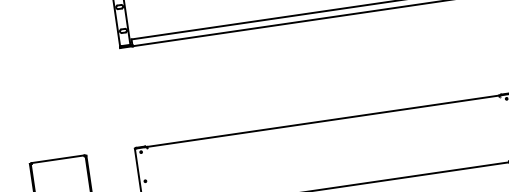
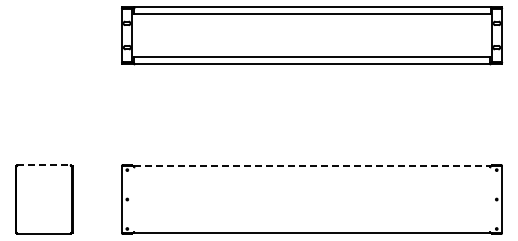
line: (323, 120) -> (312, 165), solid -> dashed
line: (58, 159) -> (44, 165), solid -> dashed

